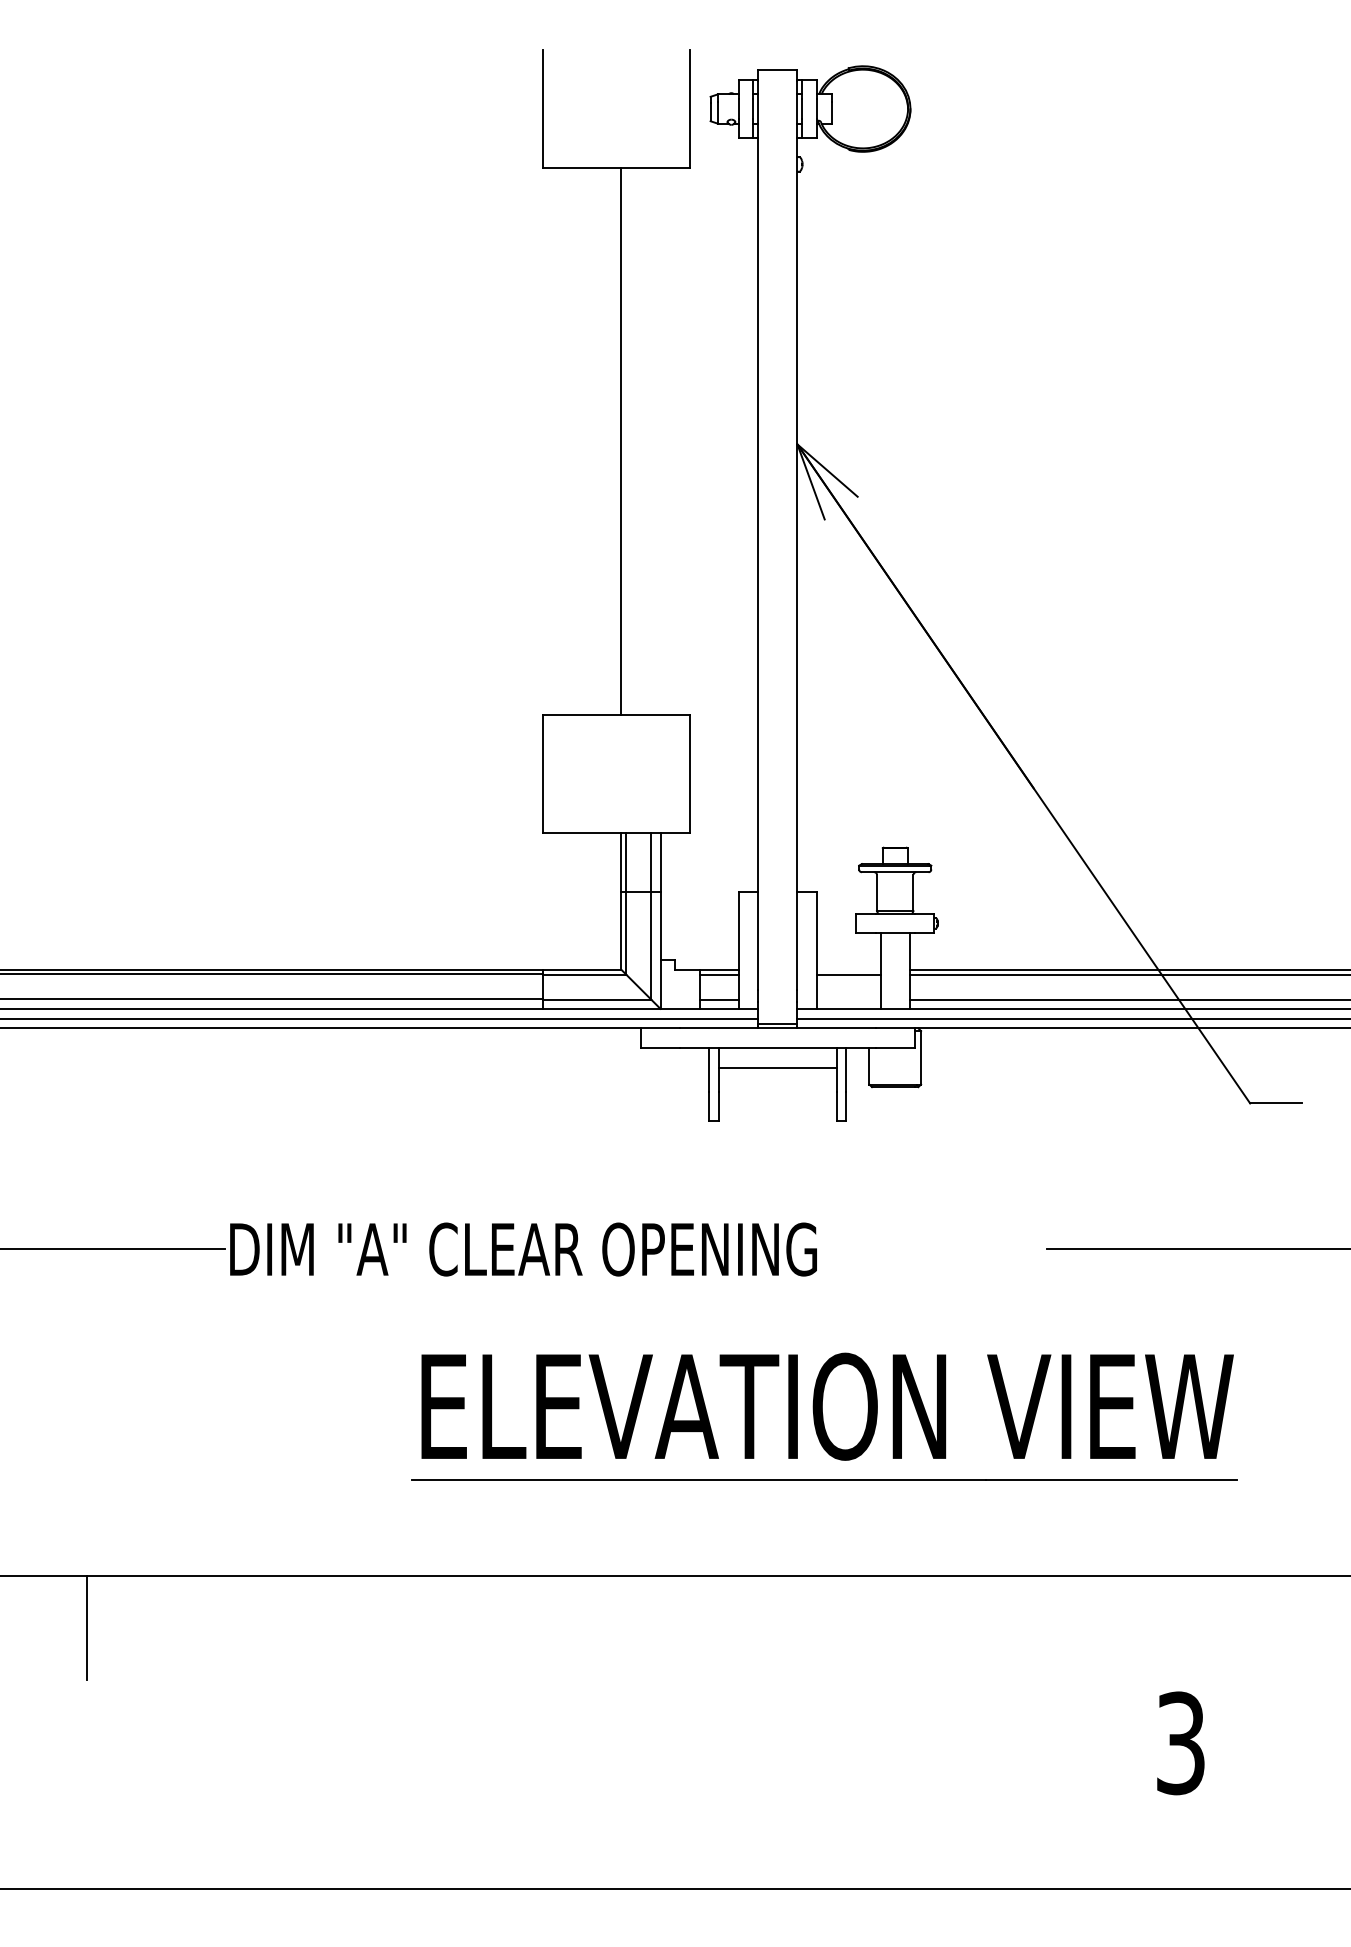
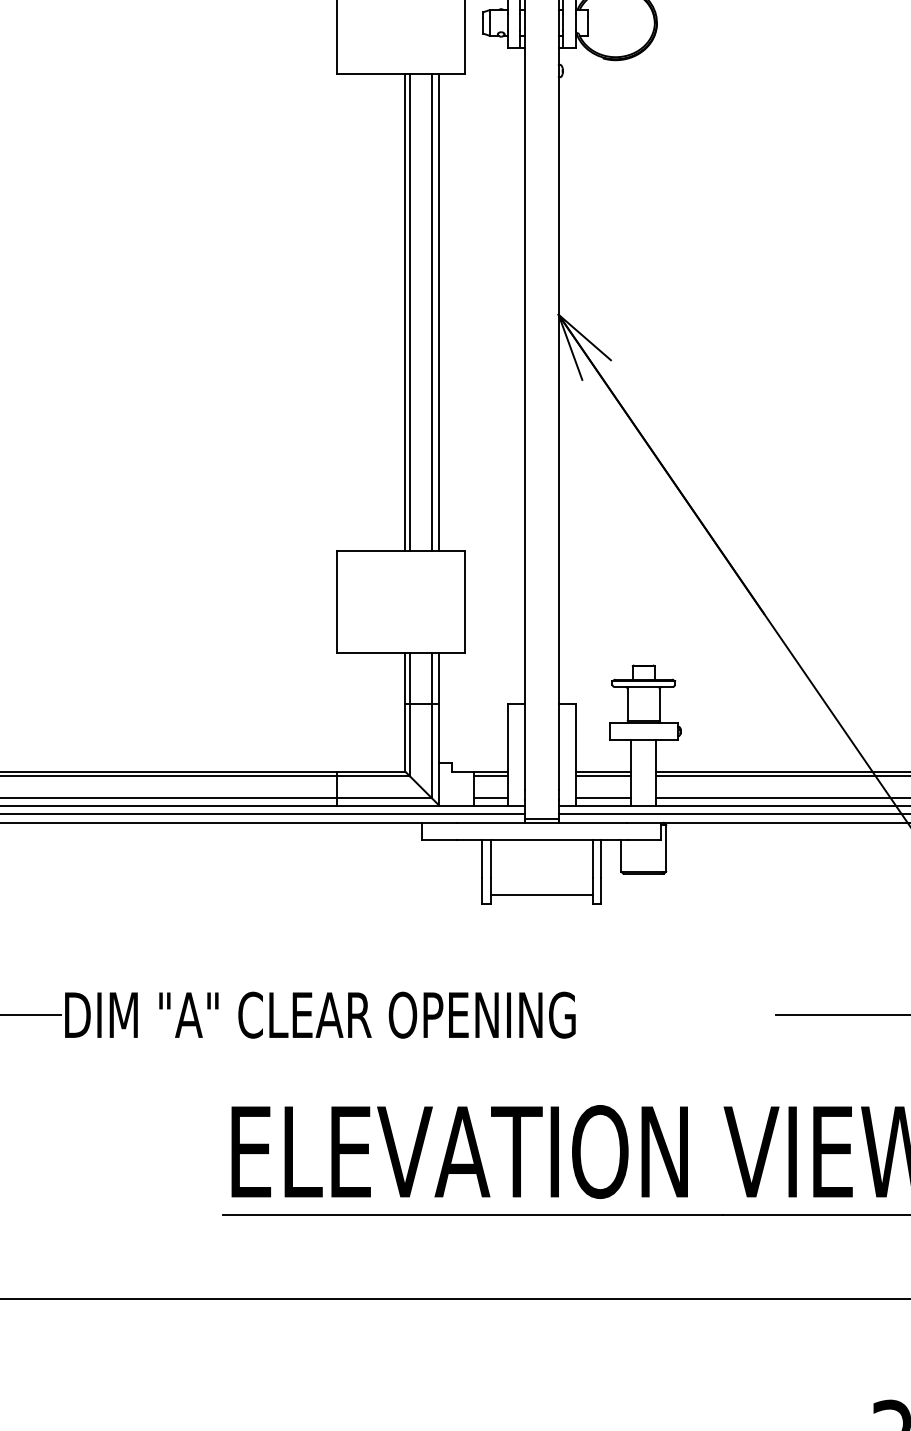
line: (626, 441) -> (409, 312), added
line: (651, 441) -> (431, 312), added
line: (660, 441) -> (439, 312), added
line: (848, 969) -> (603, 771), added
line: (848, 999) -> (603, 797), added
line: (777, 1067) -> (541, 895), moved

